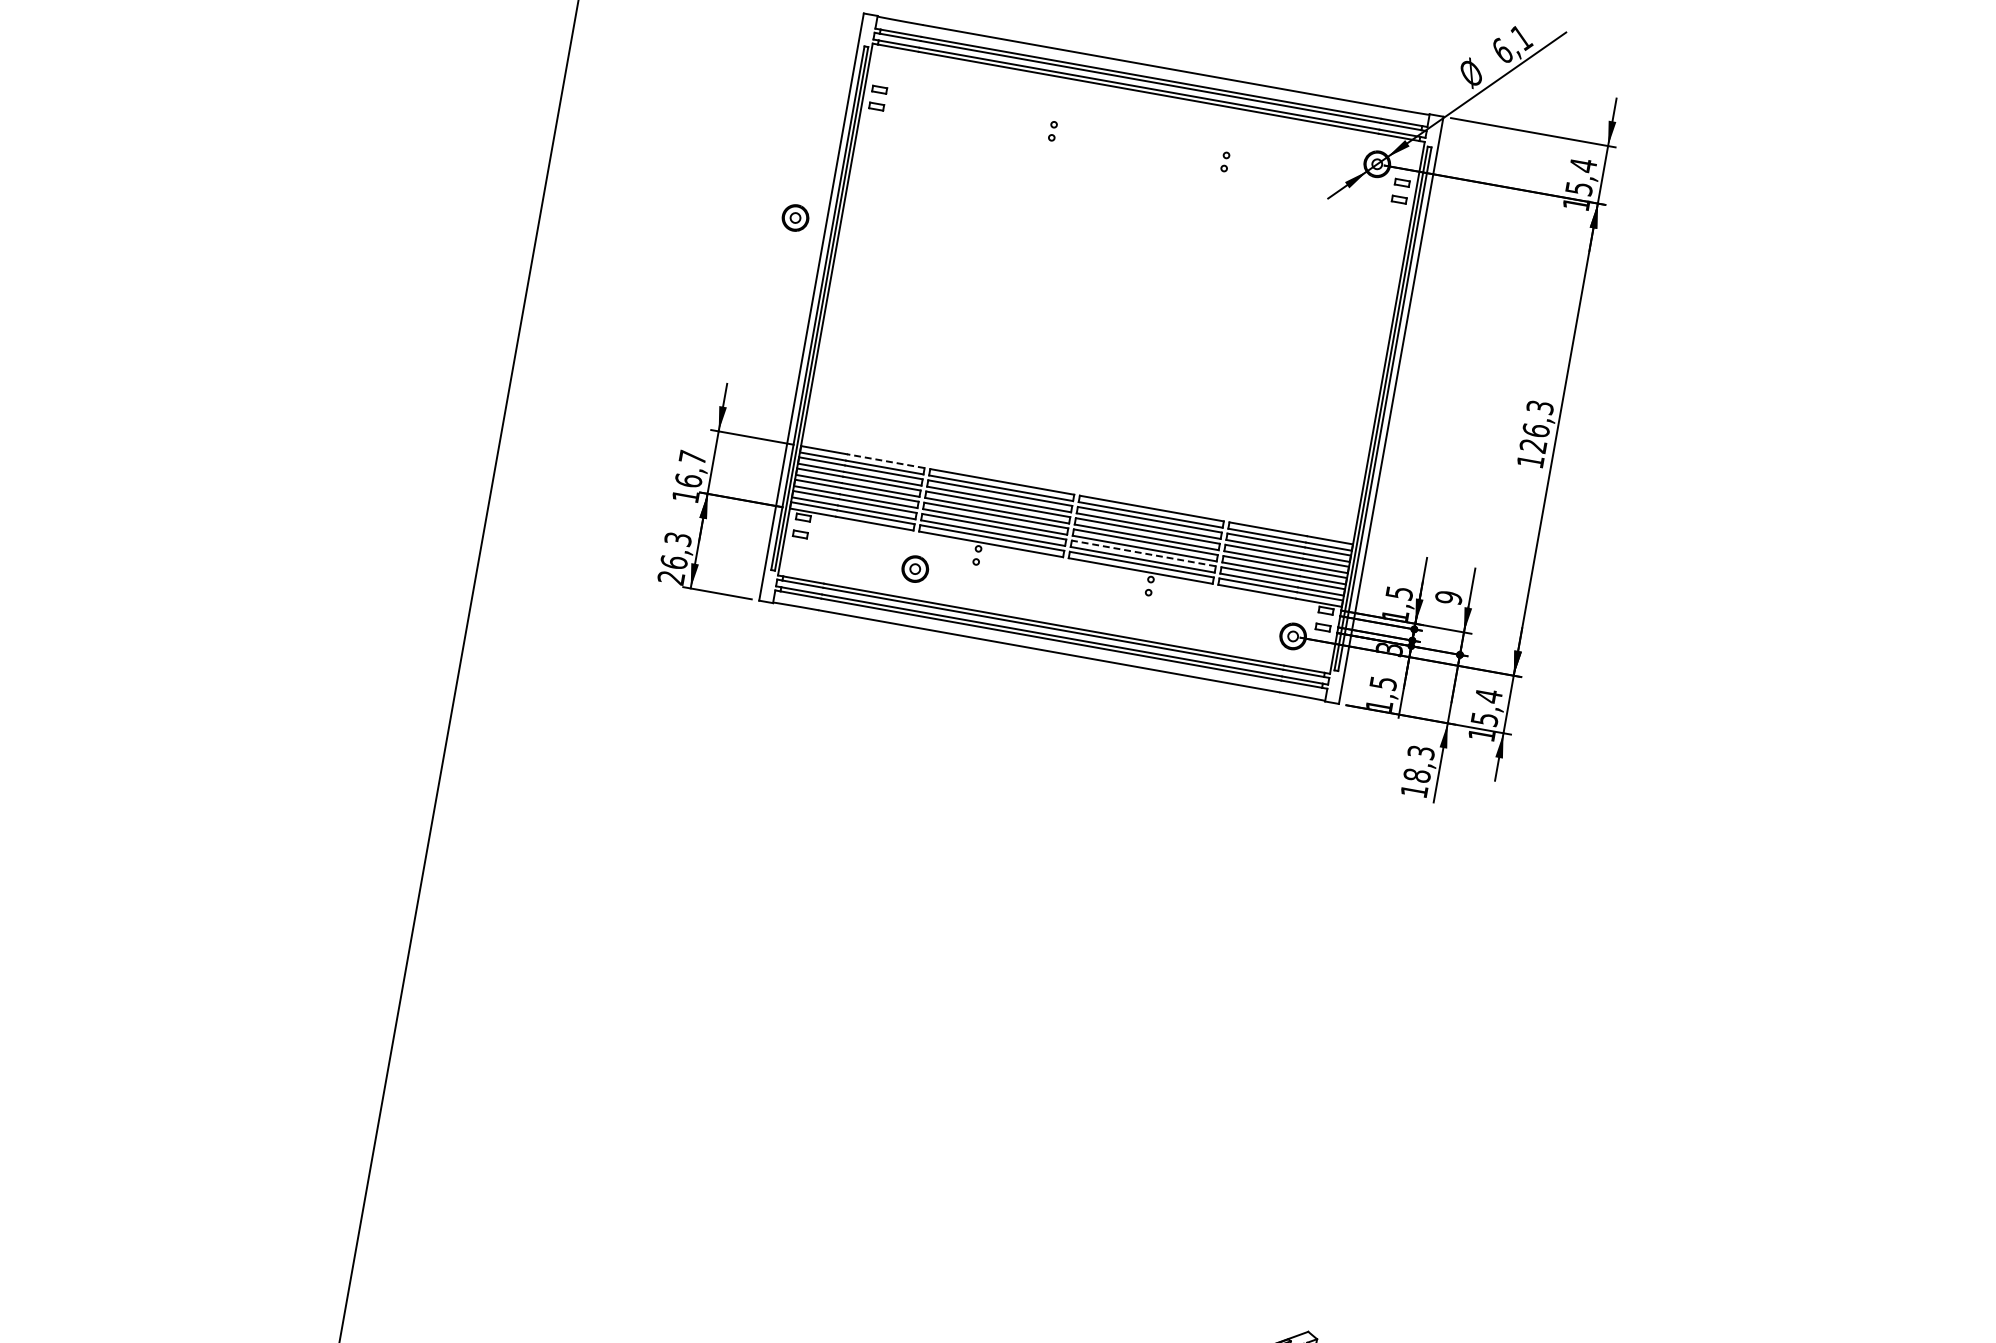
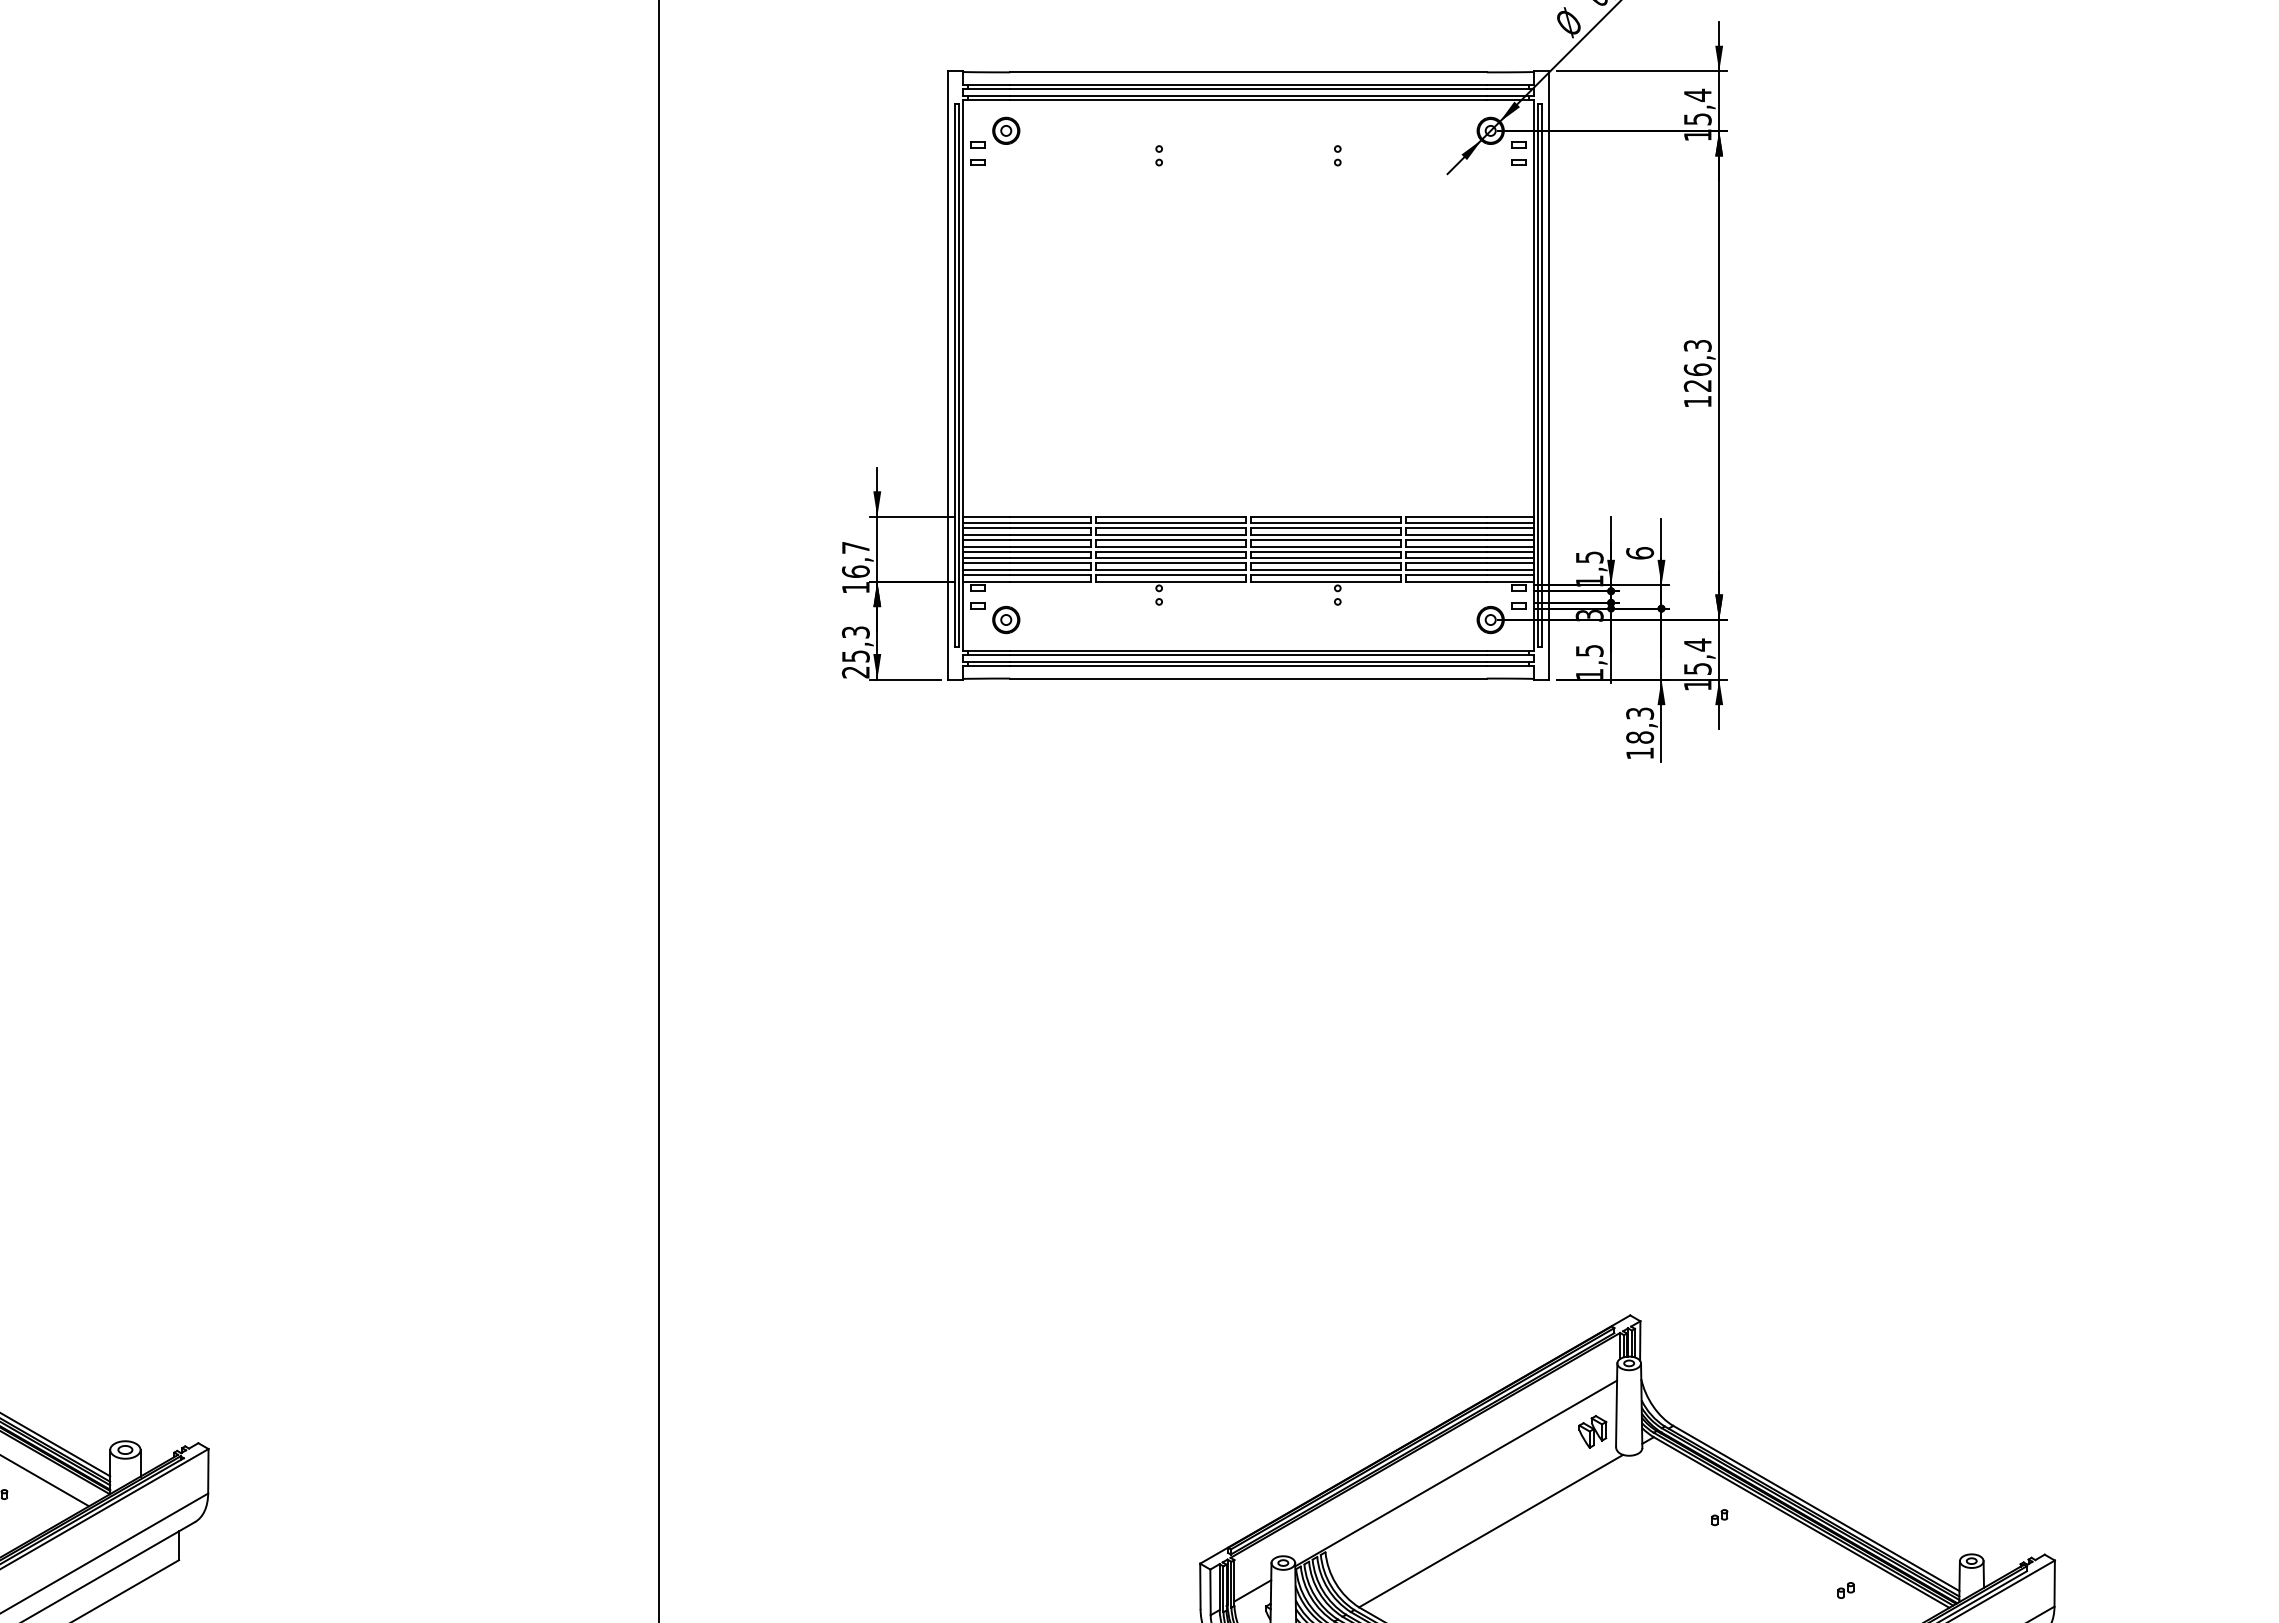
part: (795, 217) -> (1006, 130), moved
line: (885, 460) -> (1049, 516), dashed -> solid
line: (1143, 553) -> (1325, 563), dashed -> solid
text: (673, 562) -> (855, 656), 26,3 -> 25,3
part: (915, 569) -> (1006, 620), moved
text: (1449, 598) -> (1640, 553), 9 -> 6

